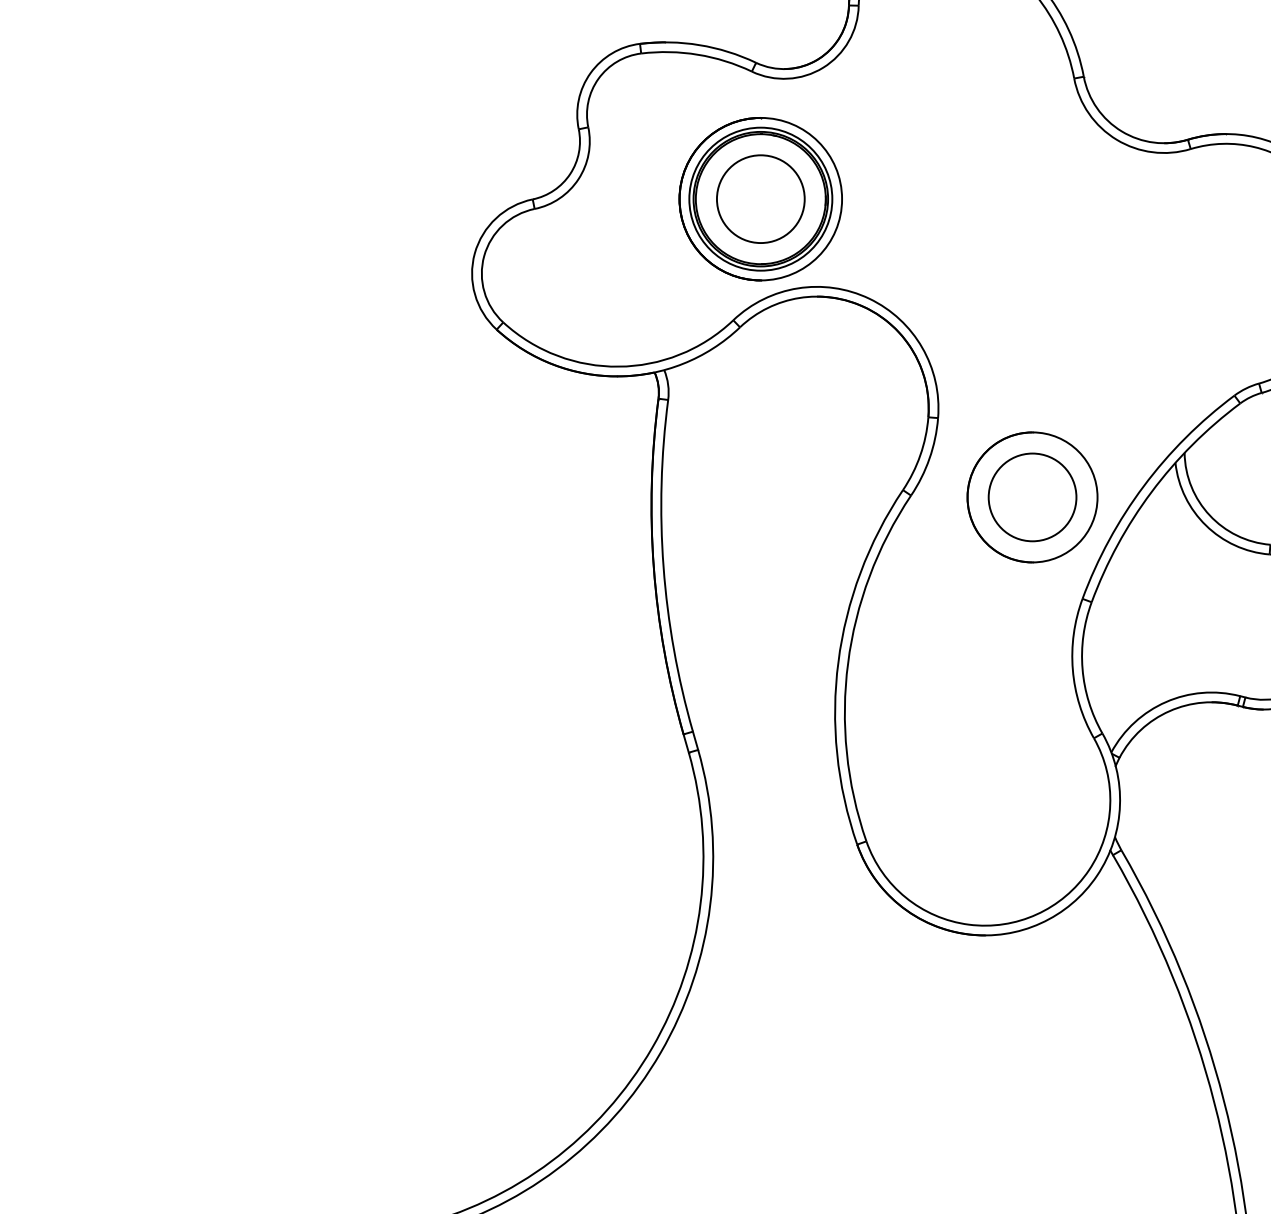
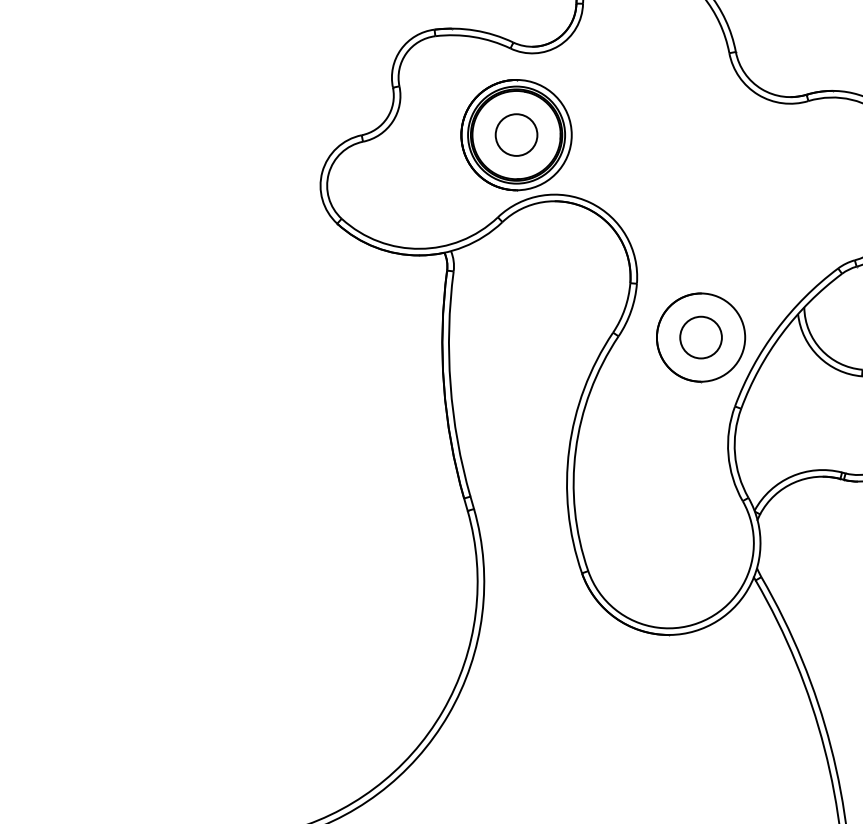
circle: (760, 198) -> (516, 134), size x0.7
circle: (1031, 497) -> (700, 337), size x0.7

